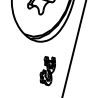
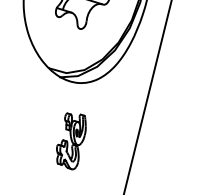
part: (47, 71) -> (70, 142), moved

